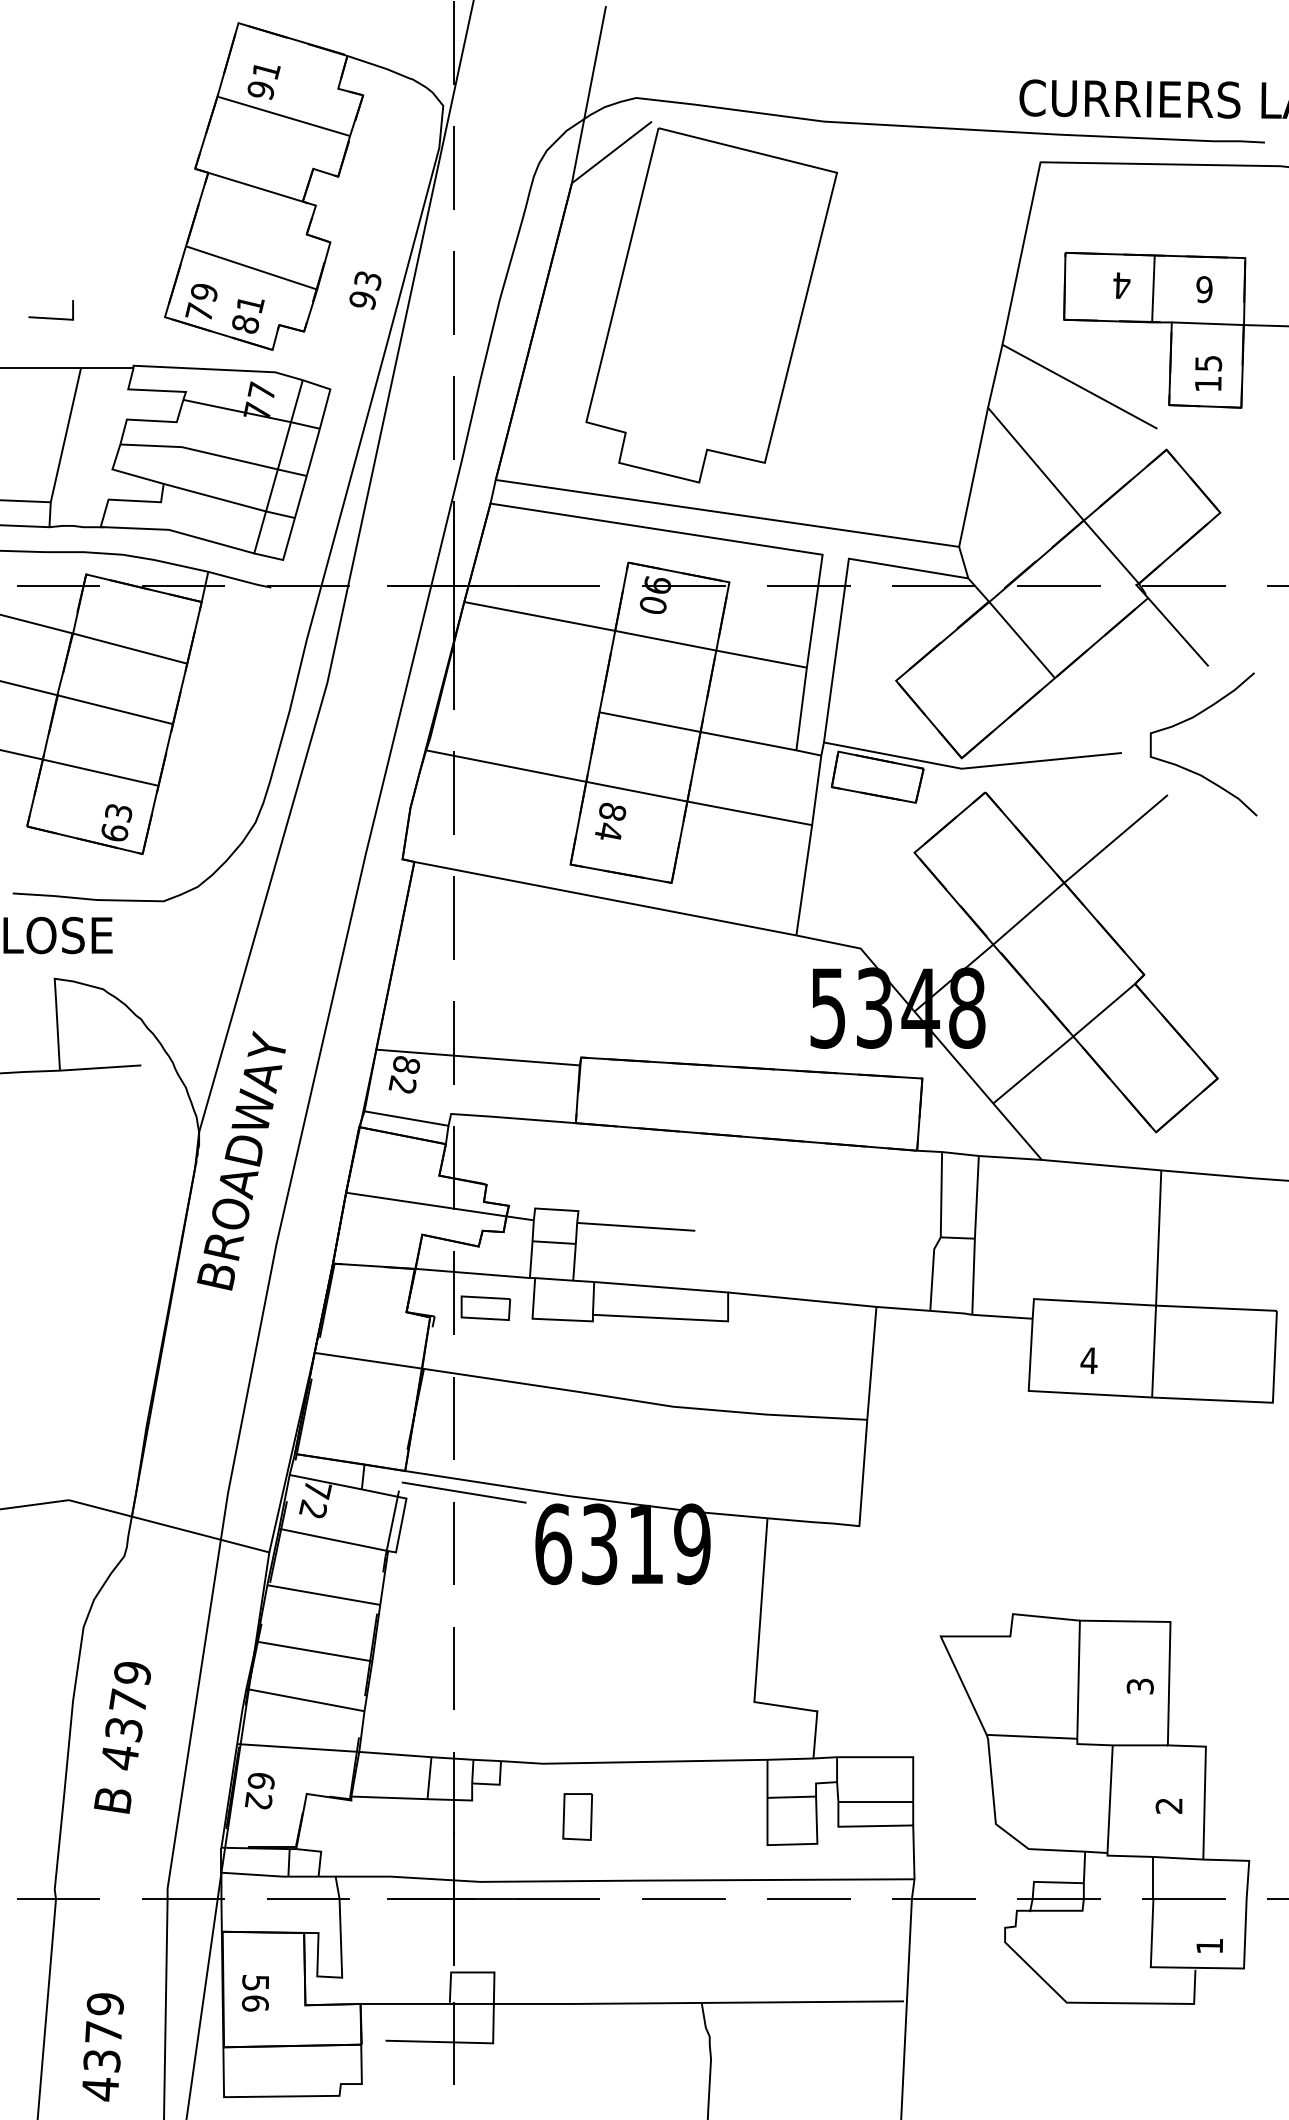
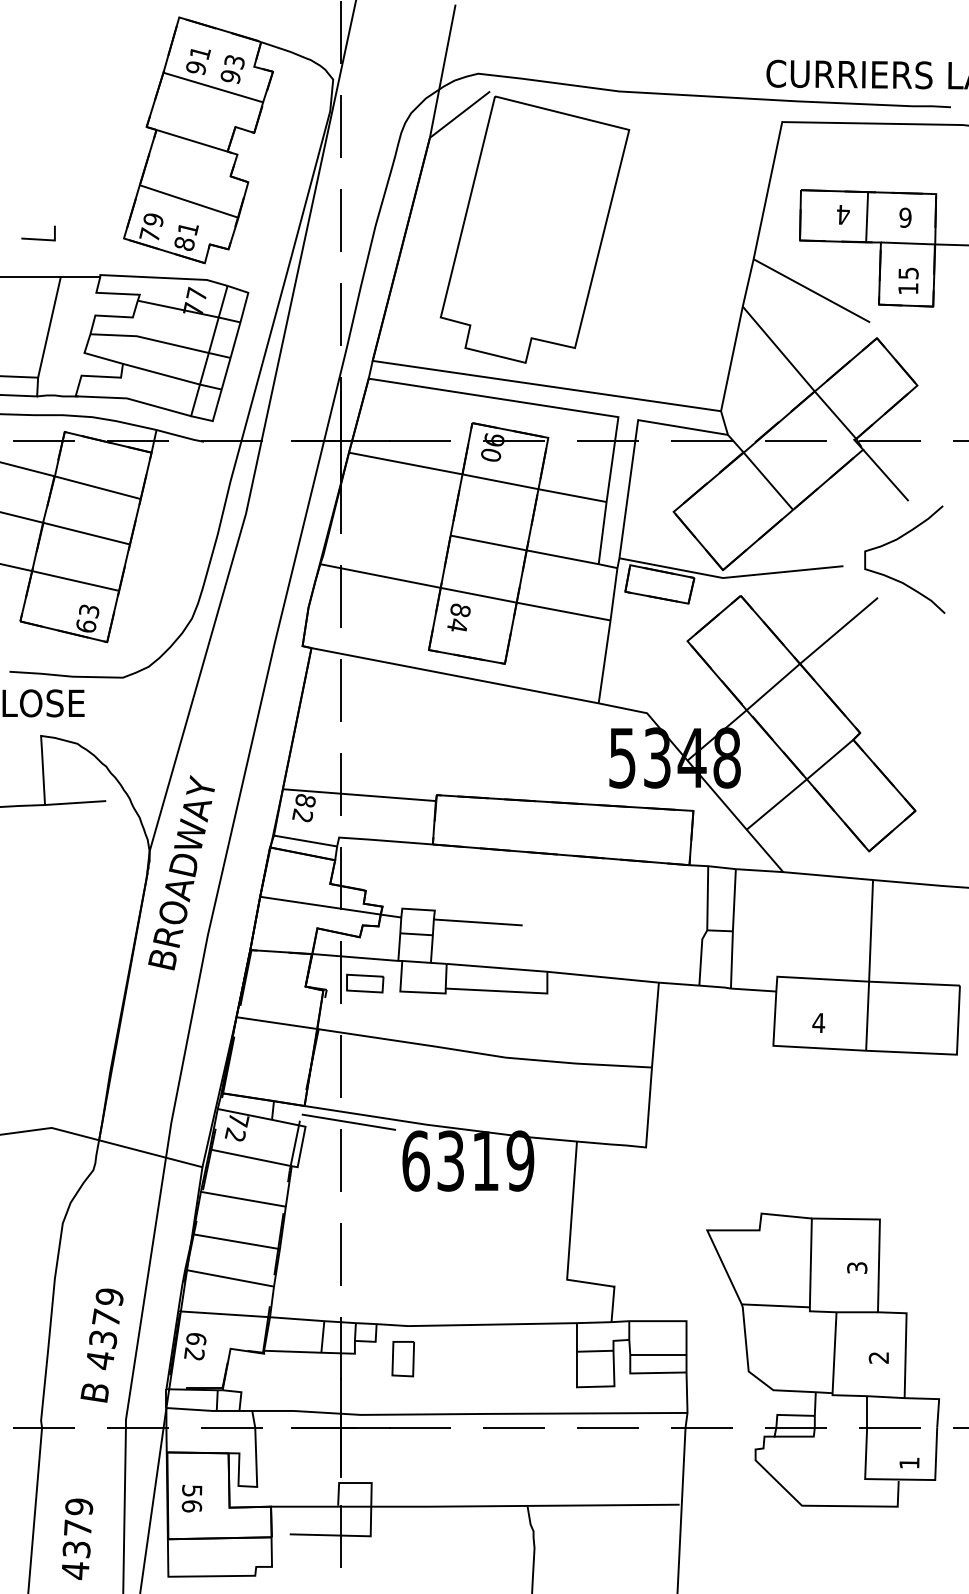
text: (365, 290) -> (232, 69), moved
text: (121, 1737) -> (101, 1345), moved
part: (576, 1817) -> (402, 1359), moved

